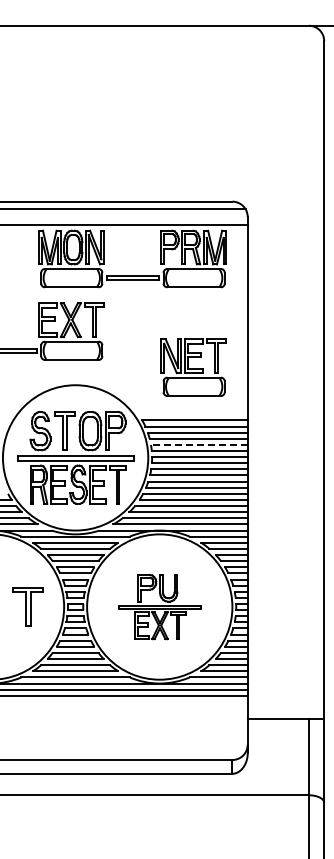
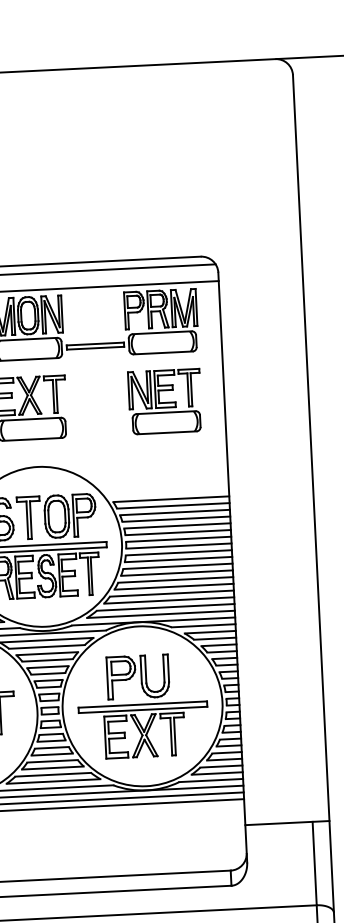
part: (193, 367) -> (164, 401), moved
line: (198, 444) -> (176, 525), dashed -> solid
part: (159, 606) -> (142, 705), size x1.43

